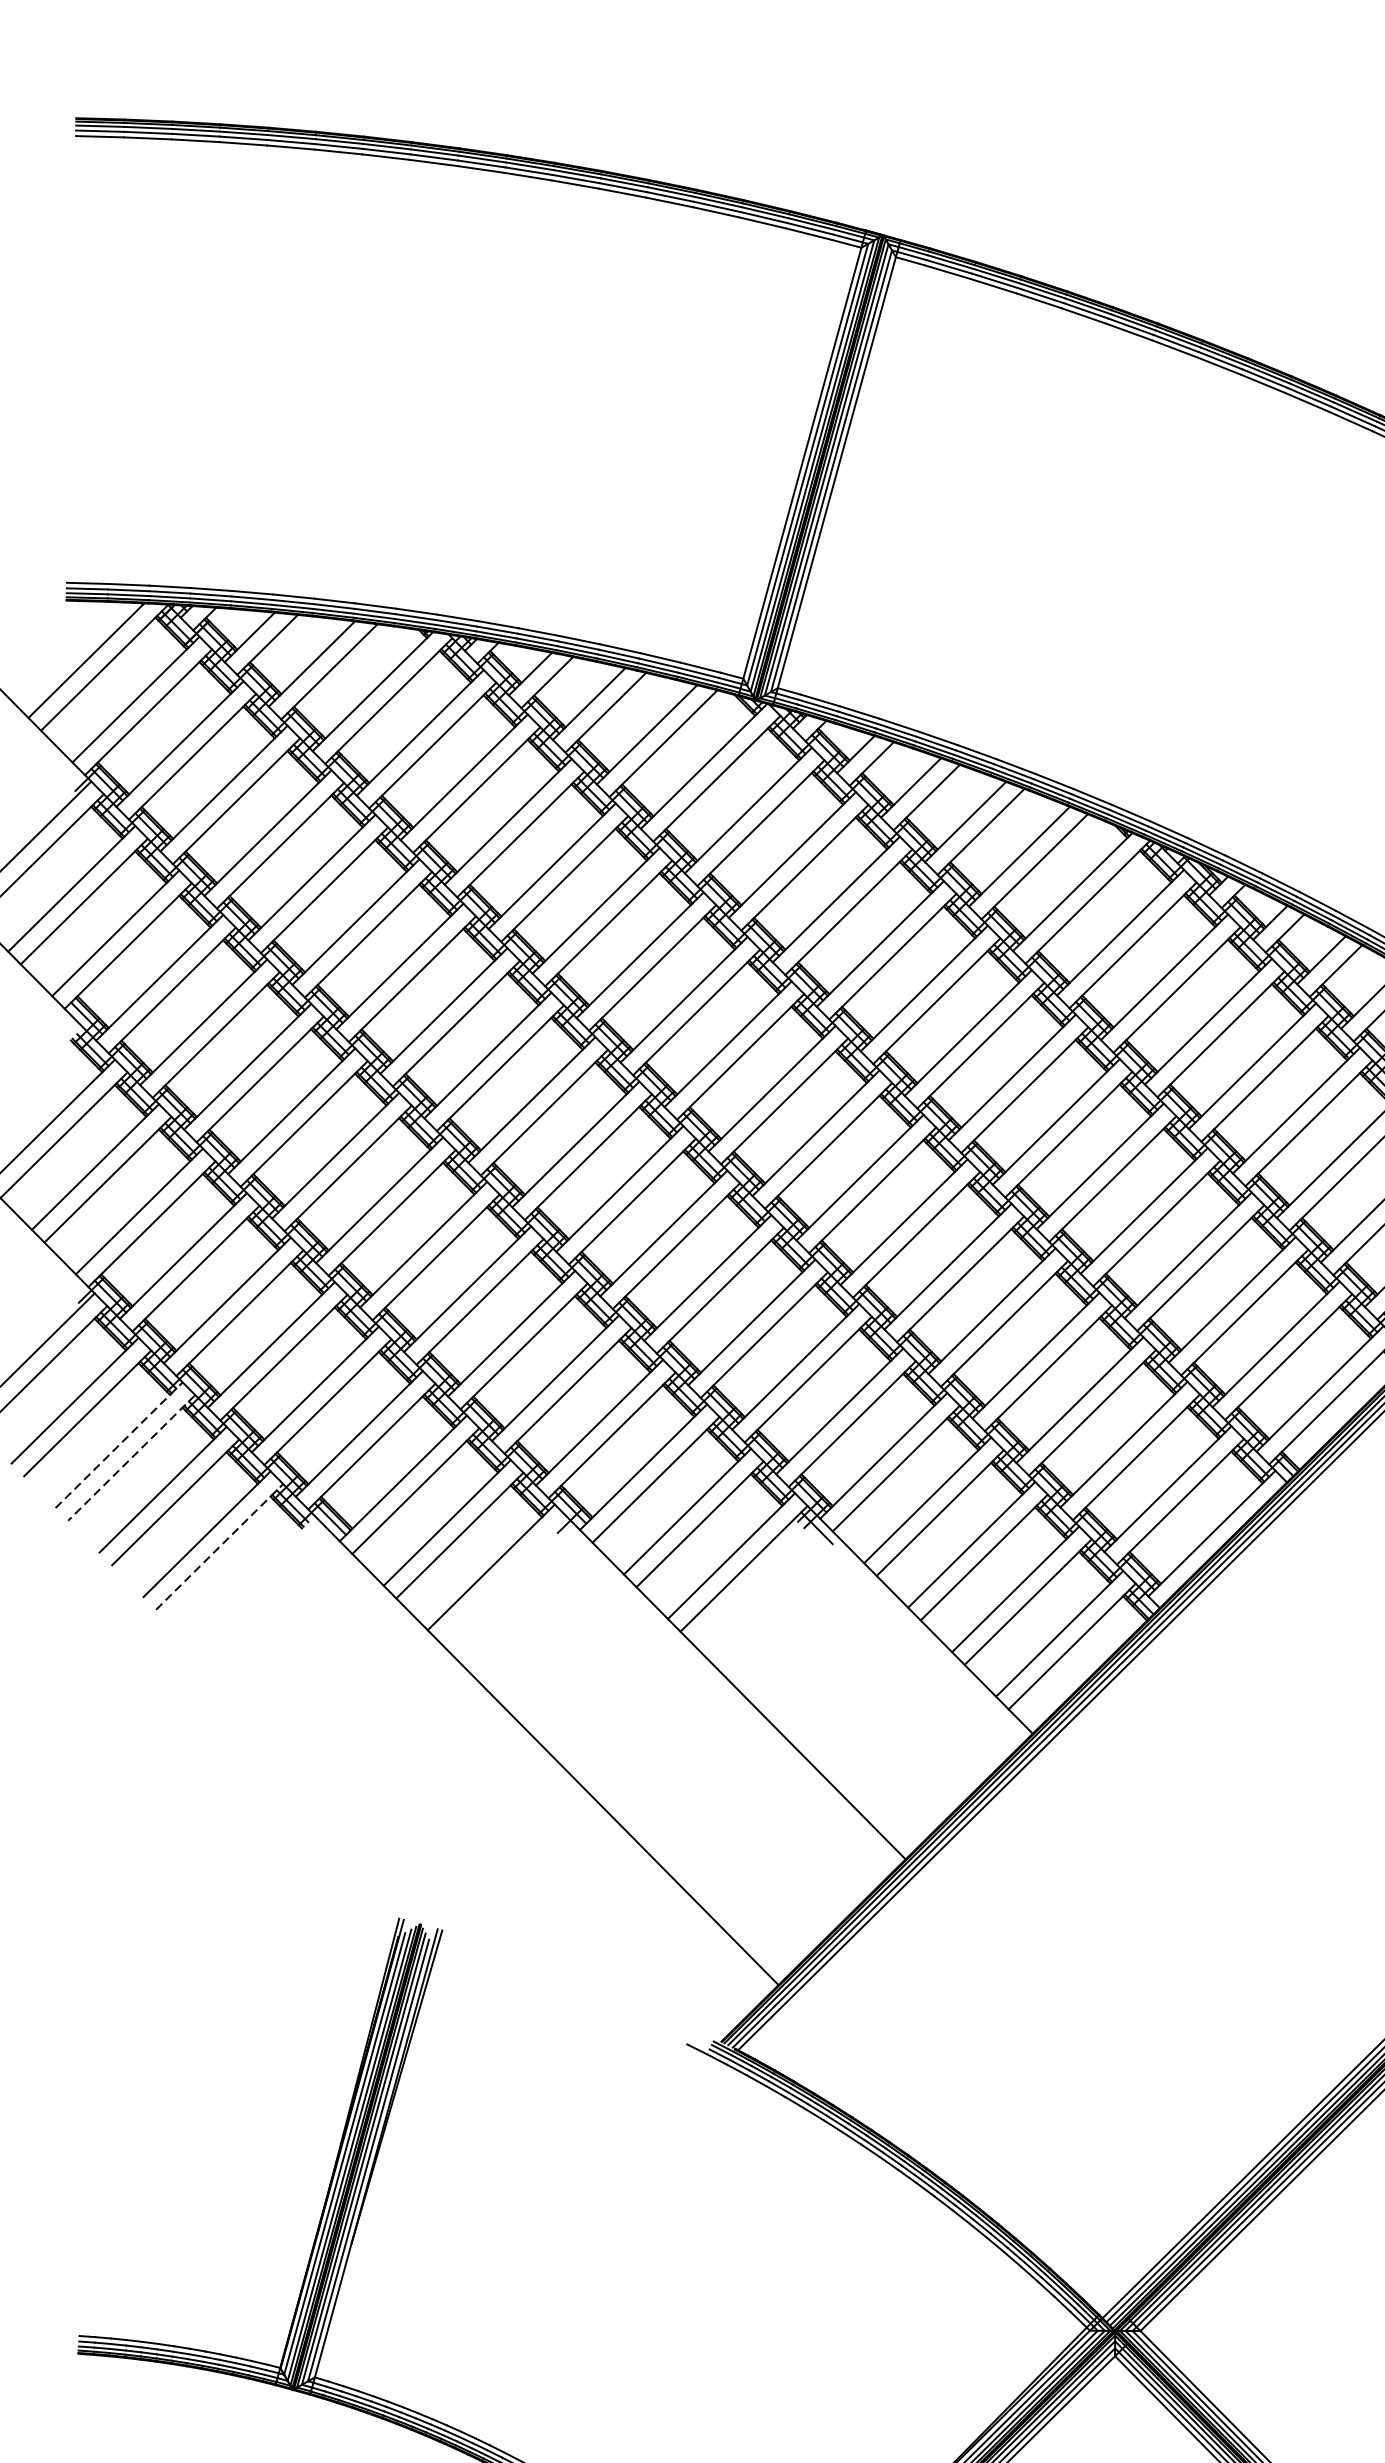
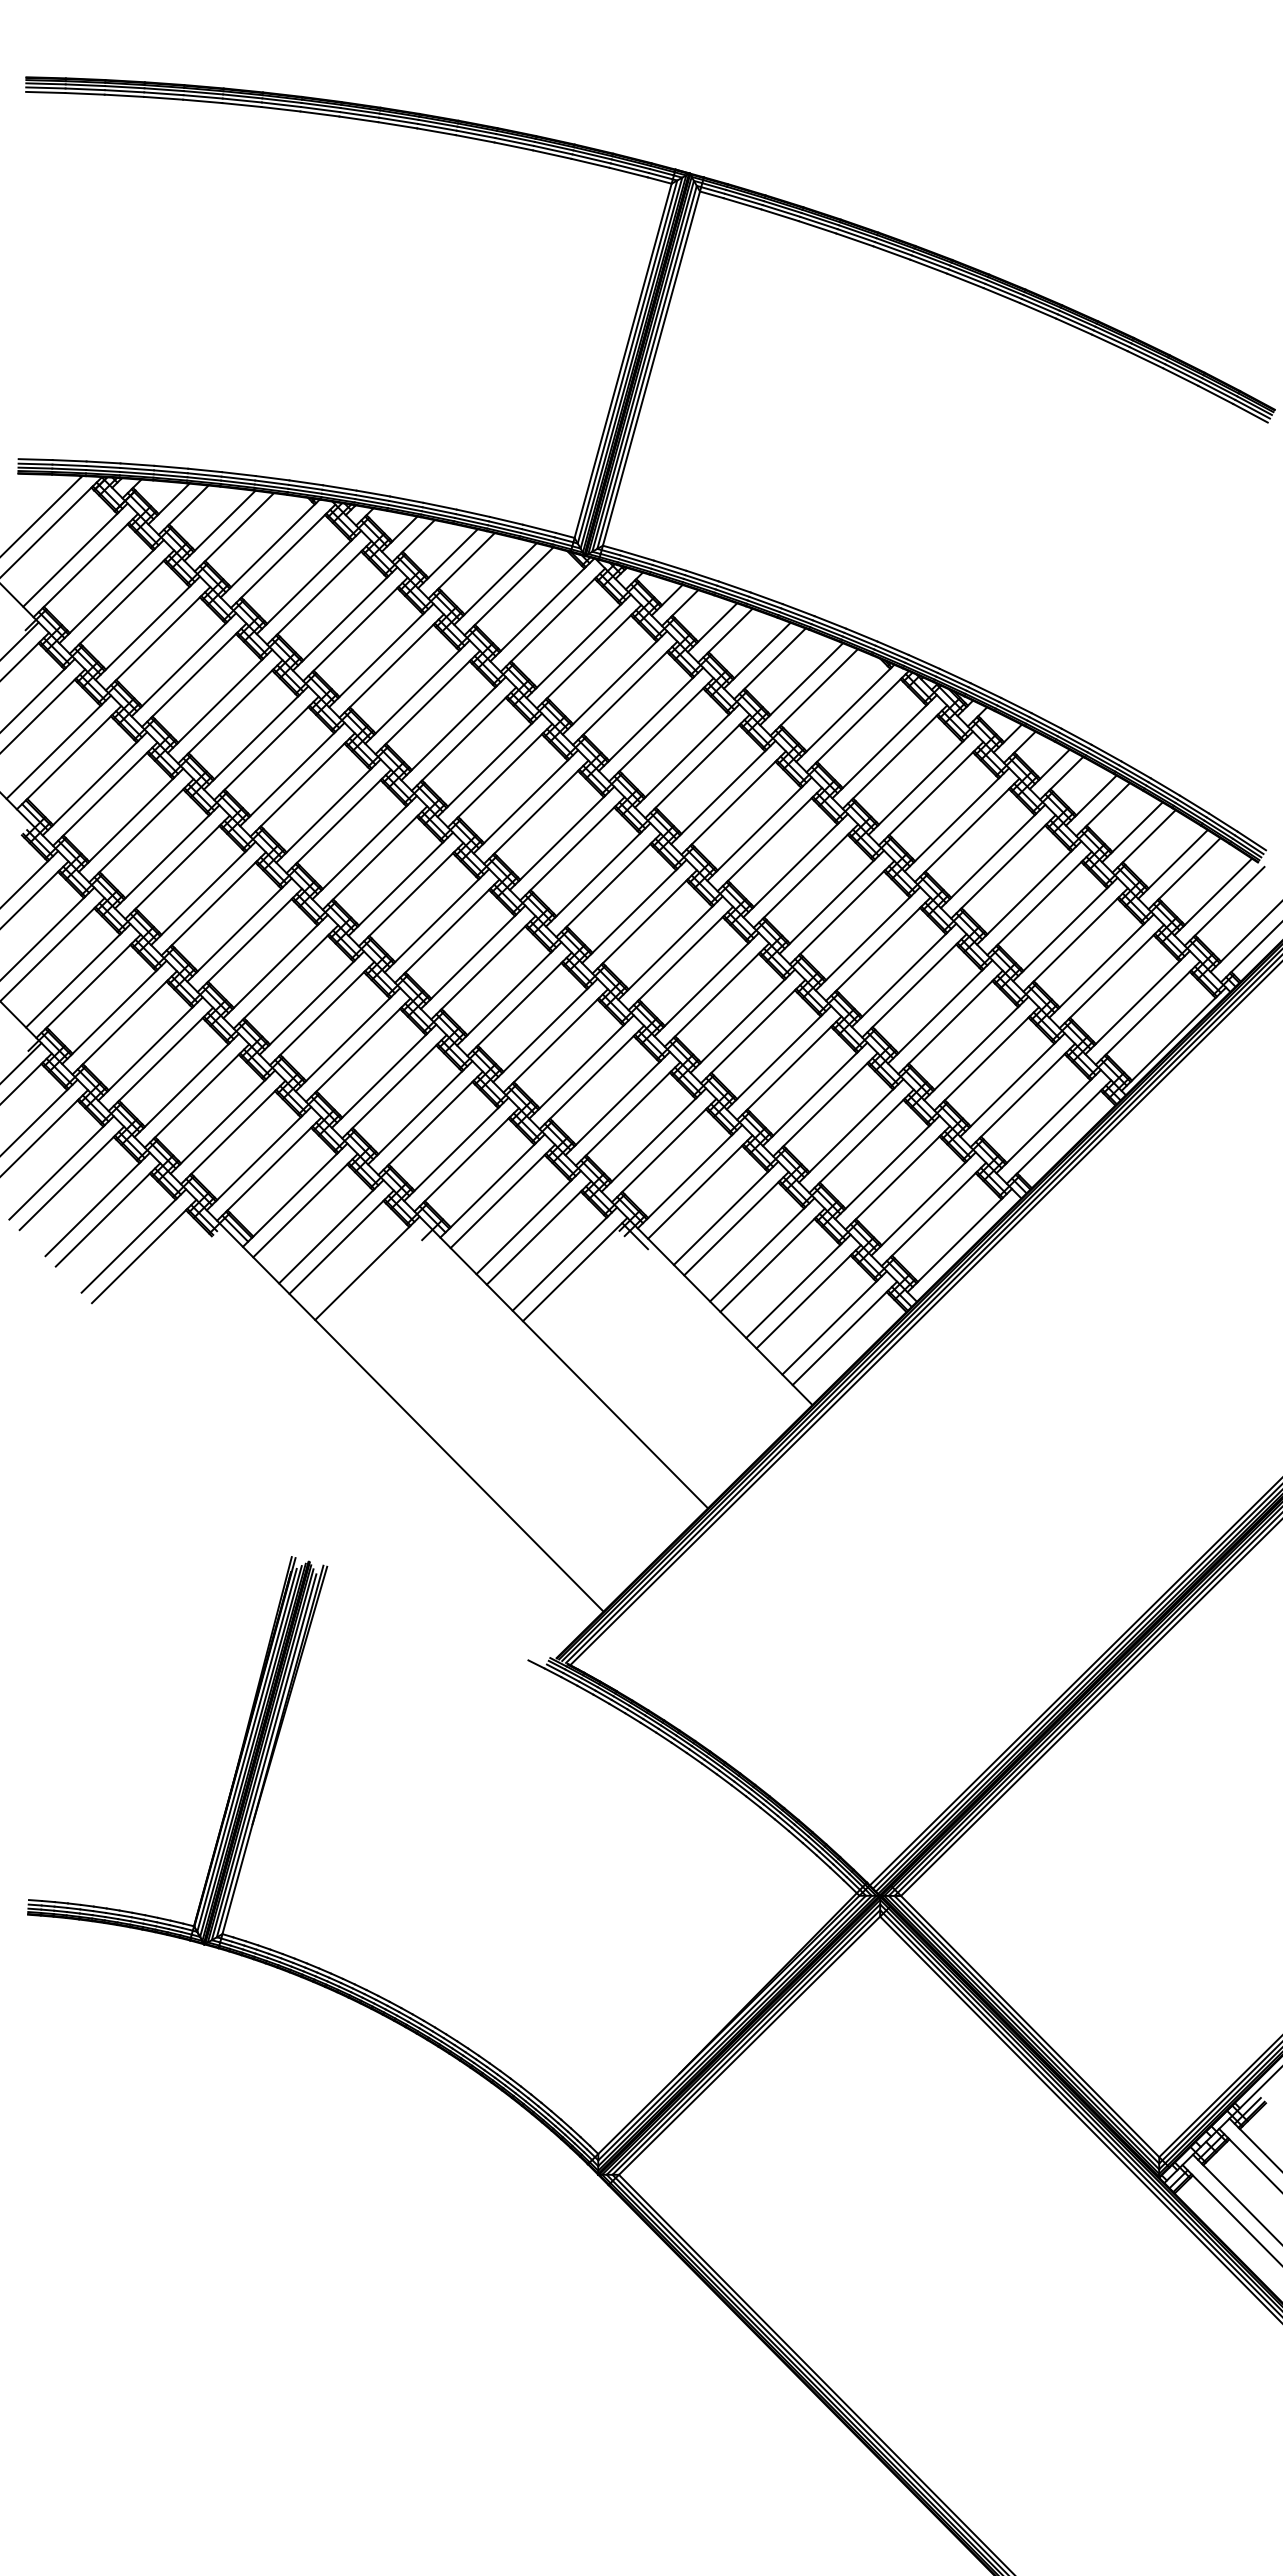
line: (119, 1444) -> (61, 1167), dashed -> solid
line: (131, 1458) -> (71, 1178), dashed -> solid
line: (220, 1546) -> (144, 1251), dashed -> solid

